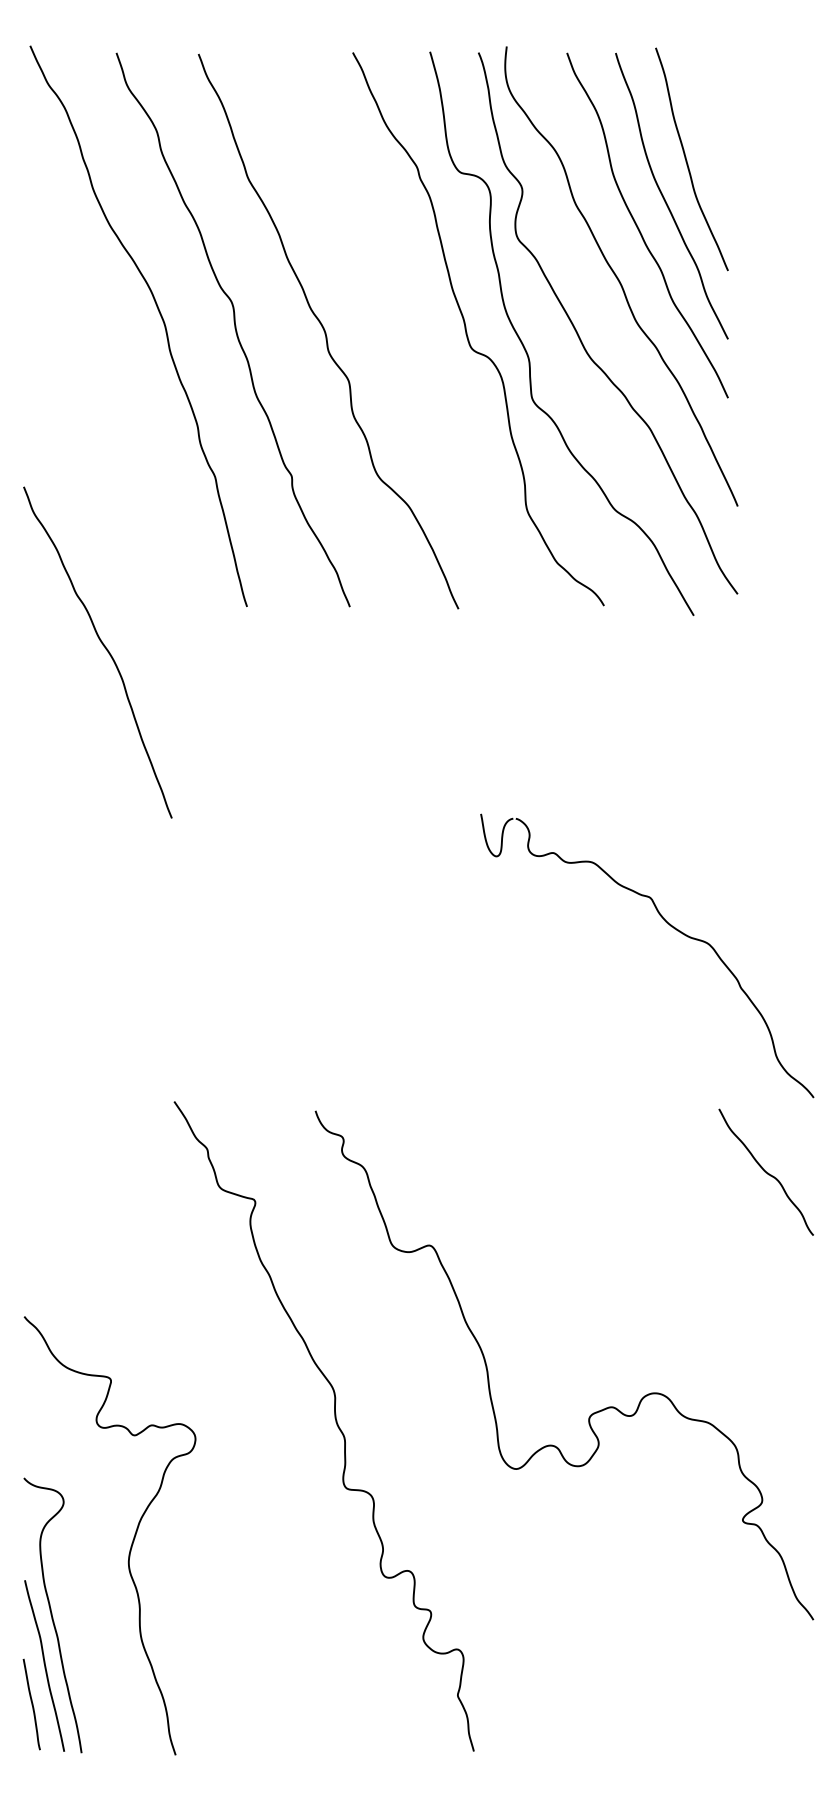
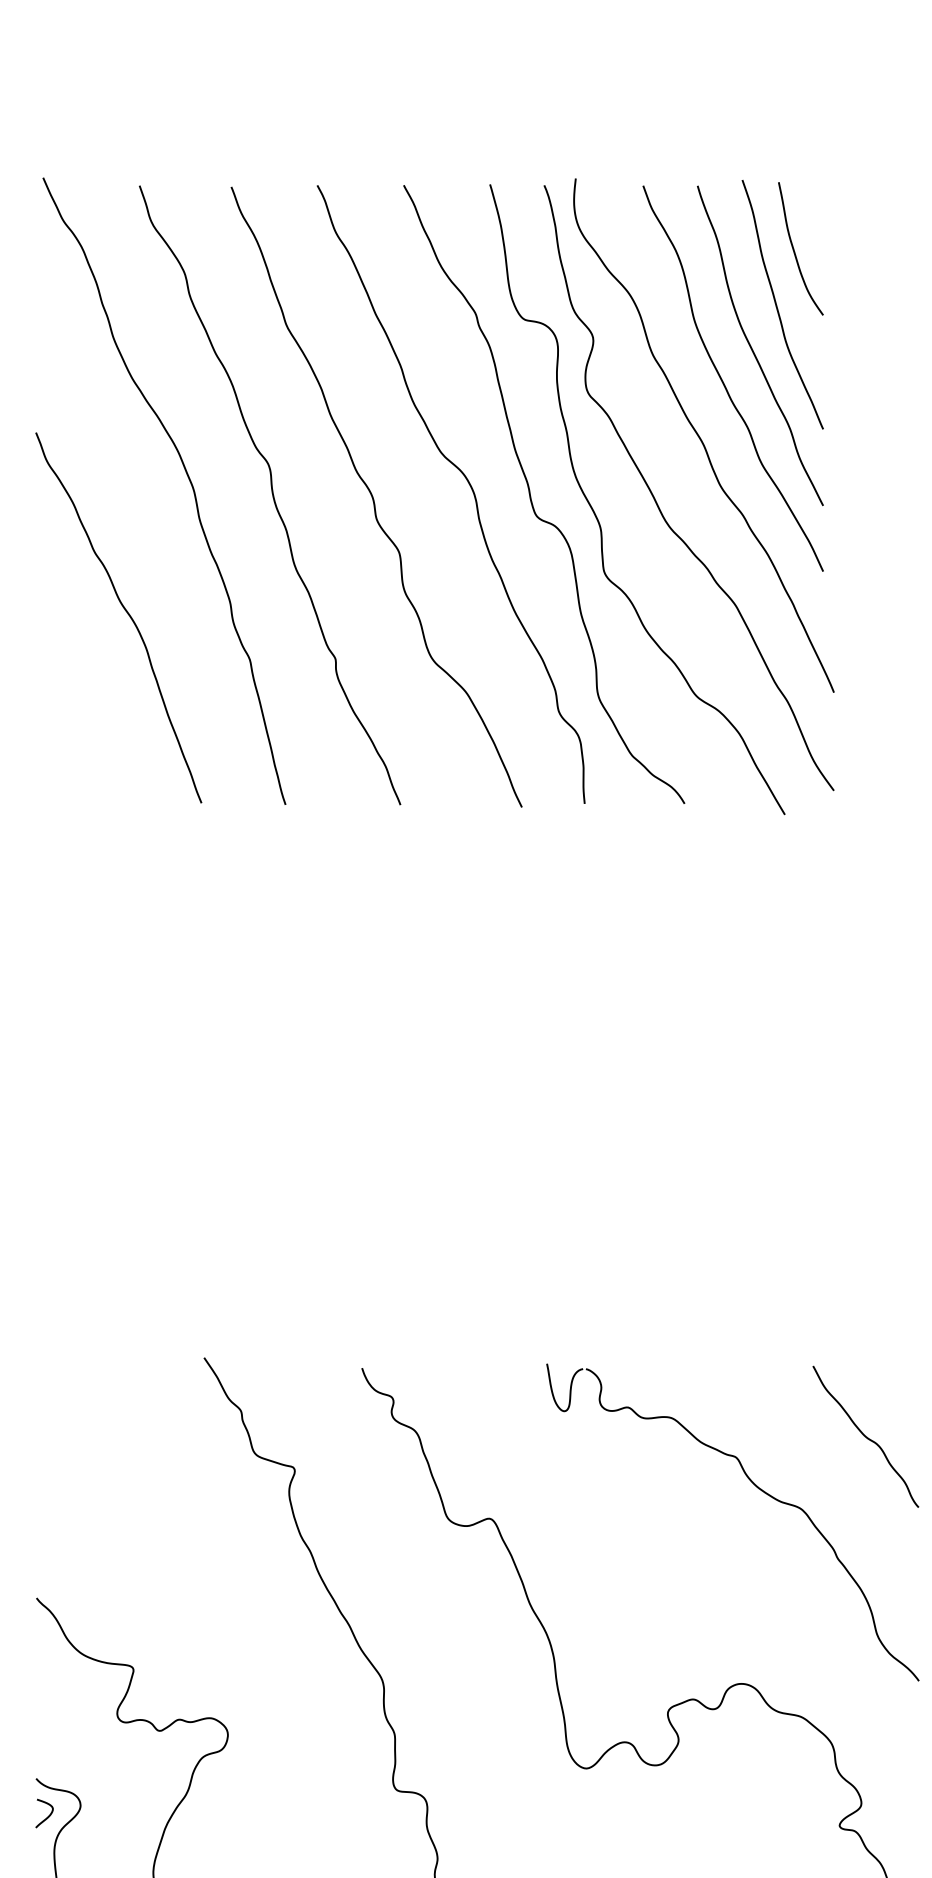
curve: (702, 109) -> (794, 248), added
curve: (411, 321) -> (469, 485), added
curve: (103, 646) -> (125, 611), moved
part: (671, 927) -> (759, 1490), moved
curve: (34, 1511) -> (47, 1815), added

